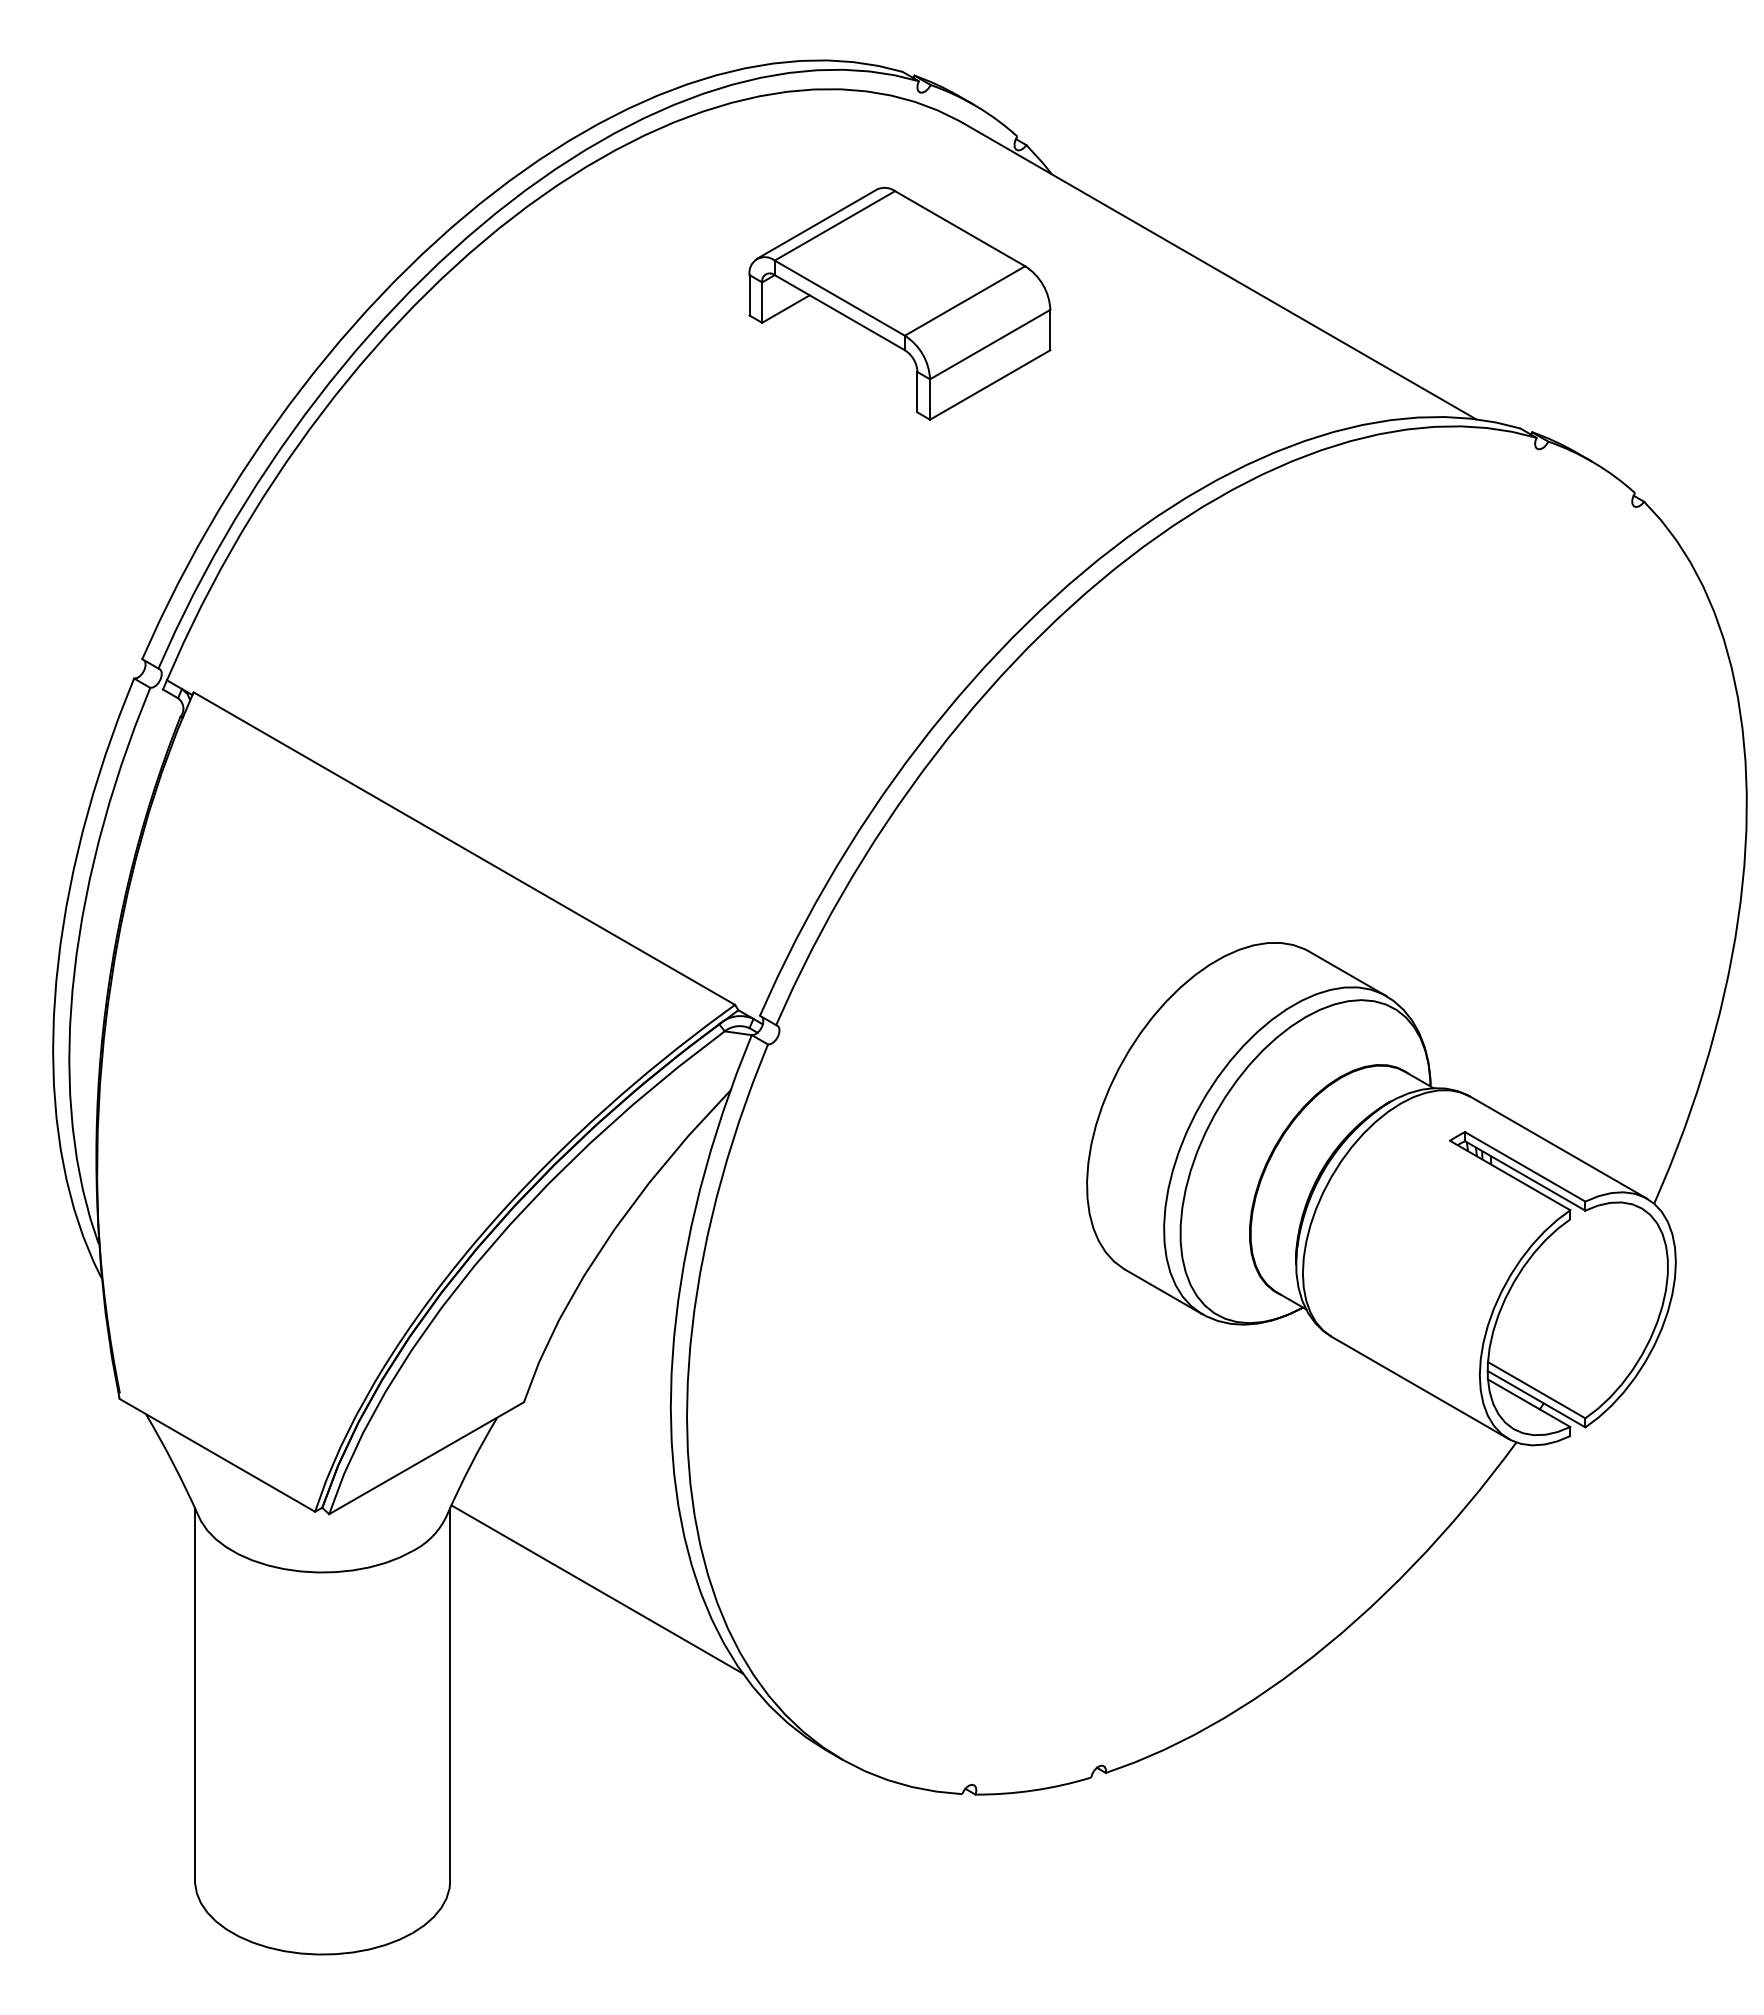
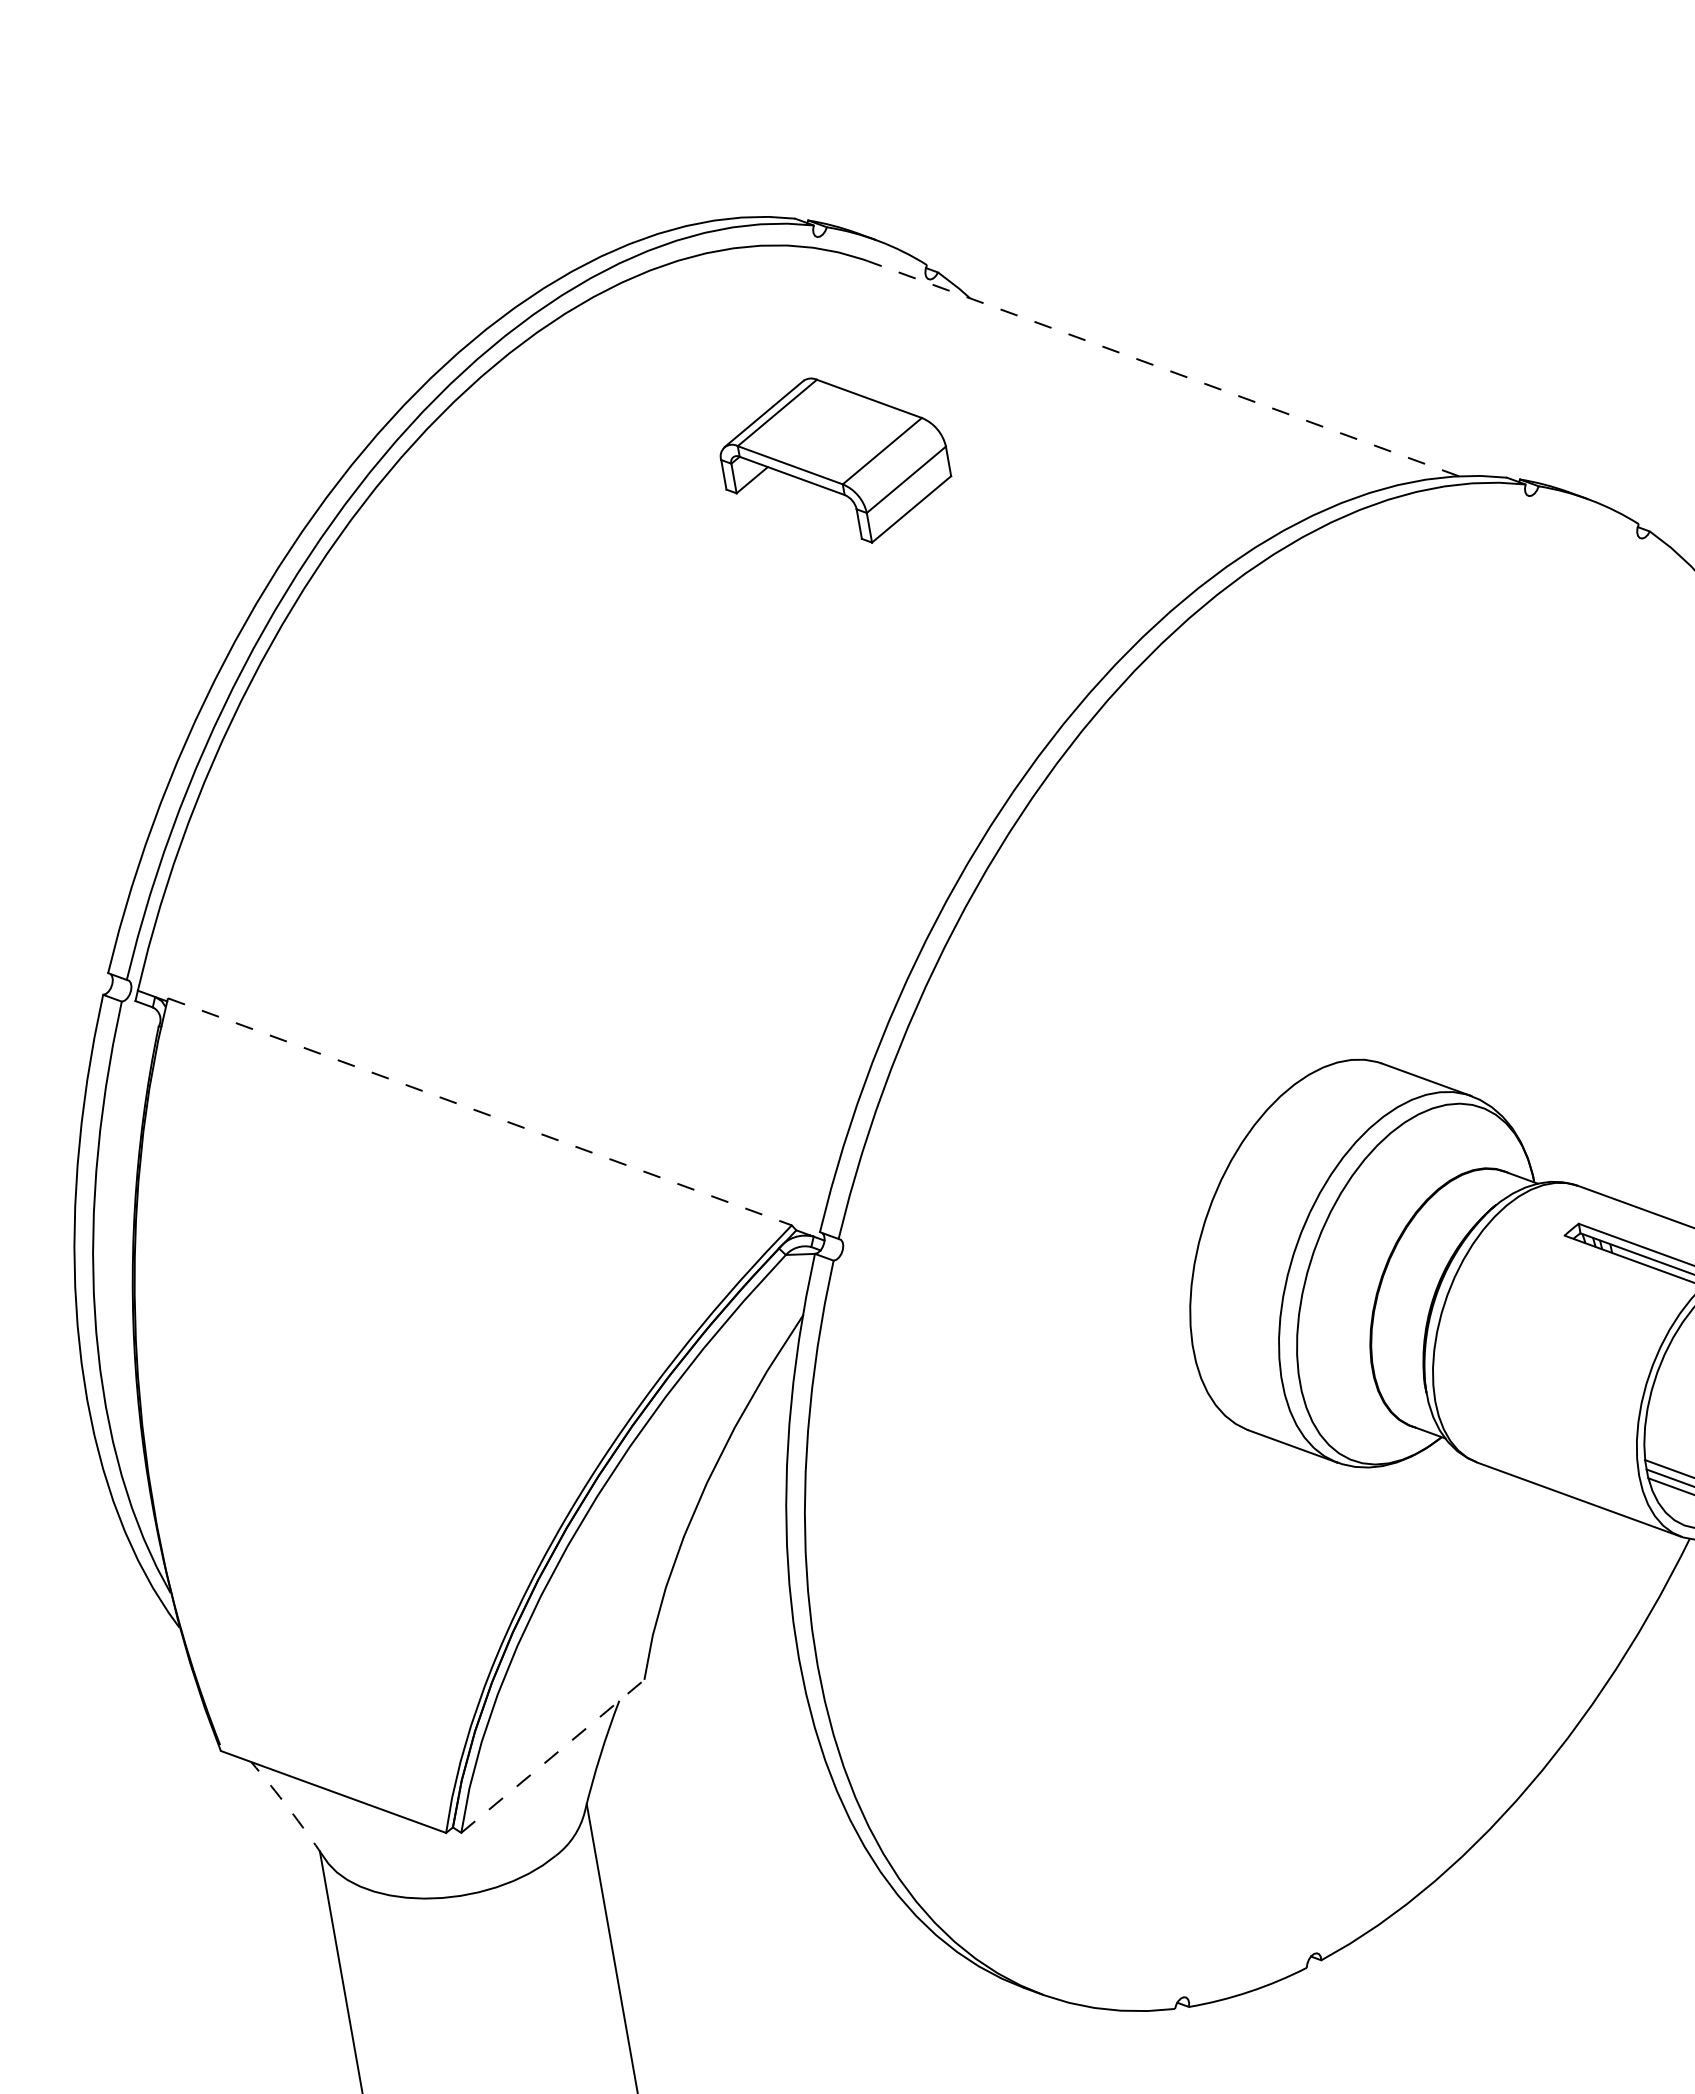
line: (1219, 271) -> (1163, 369), solid -> dashed
part: (899, 303) -> (834, 461), size x0.7
line: (464, 848) -> (480, 1111), solid -> dashed
line: (427, 1457) -> (553, 1755), solid -> dashed
arc: (173, 1463) -> (289, 1808), solid -> dashed
line: (596, 1589) -> (754, 1862), removed

